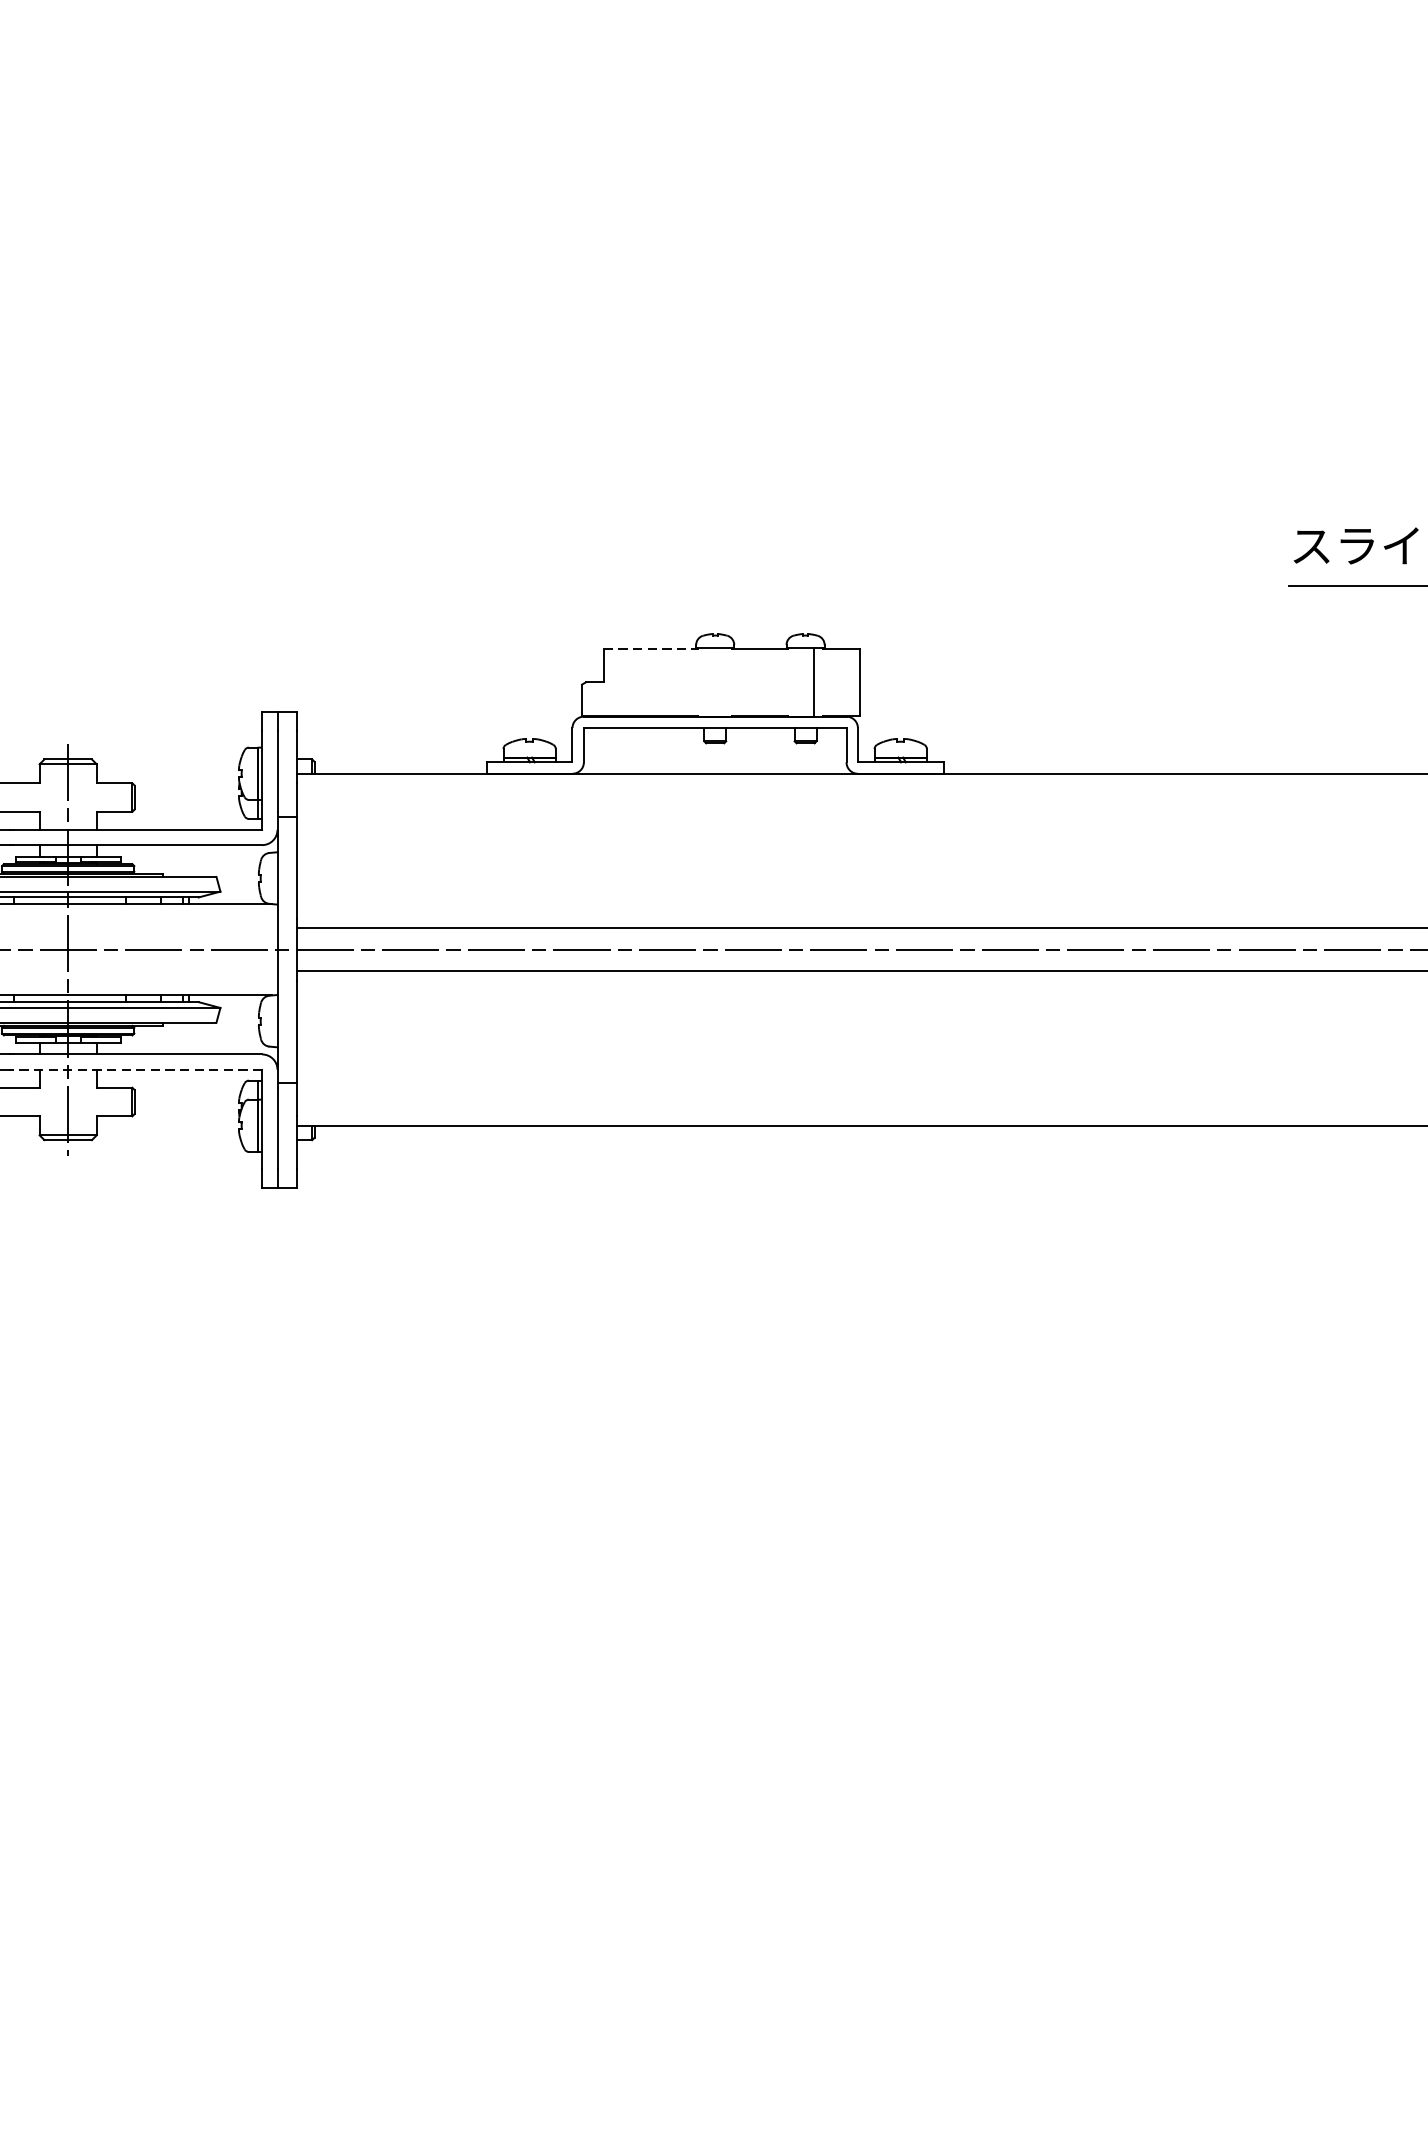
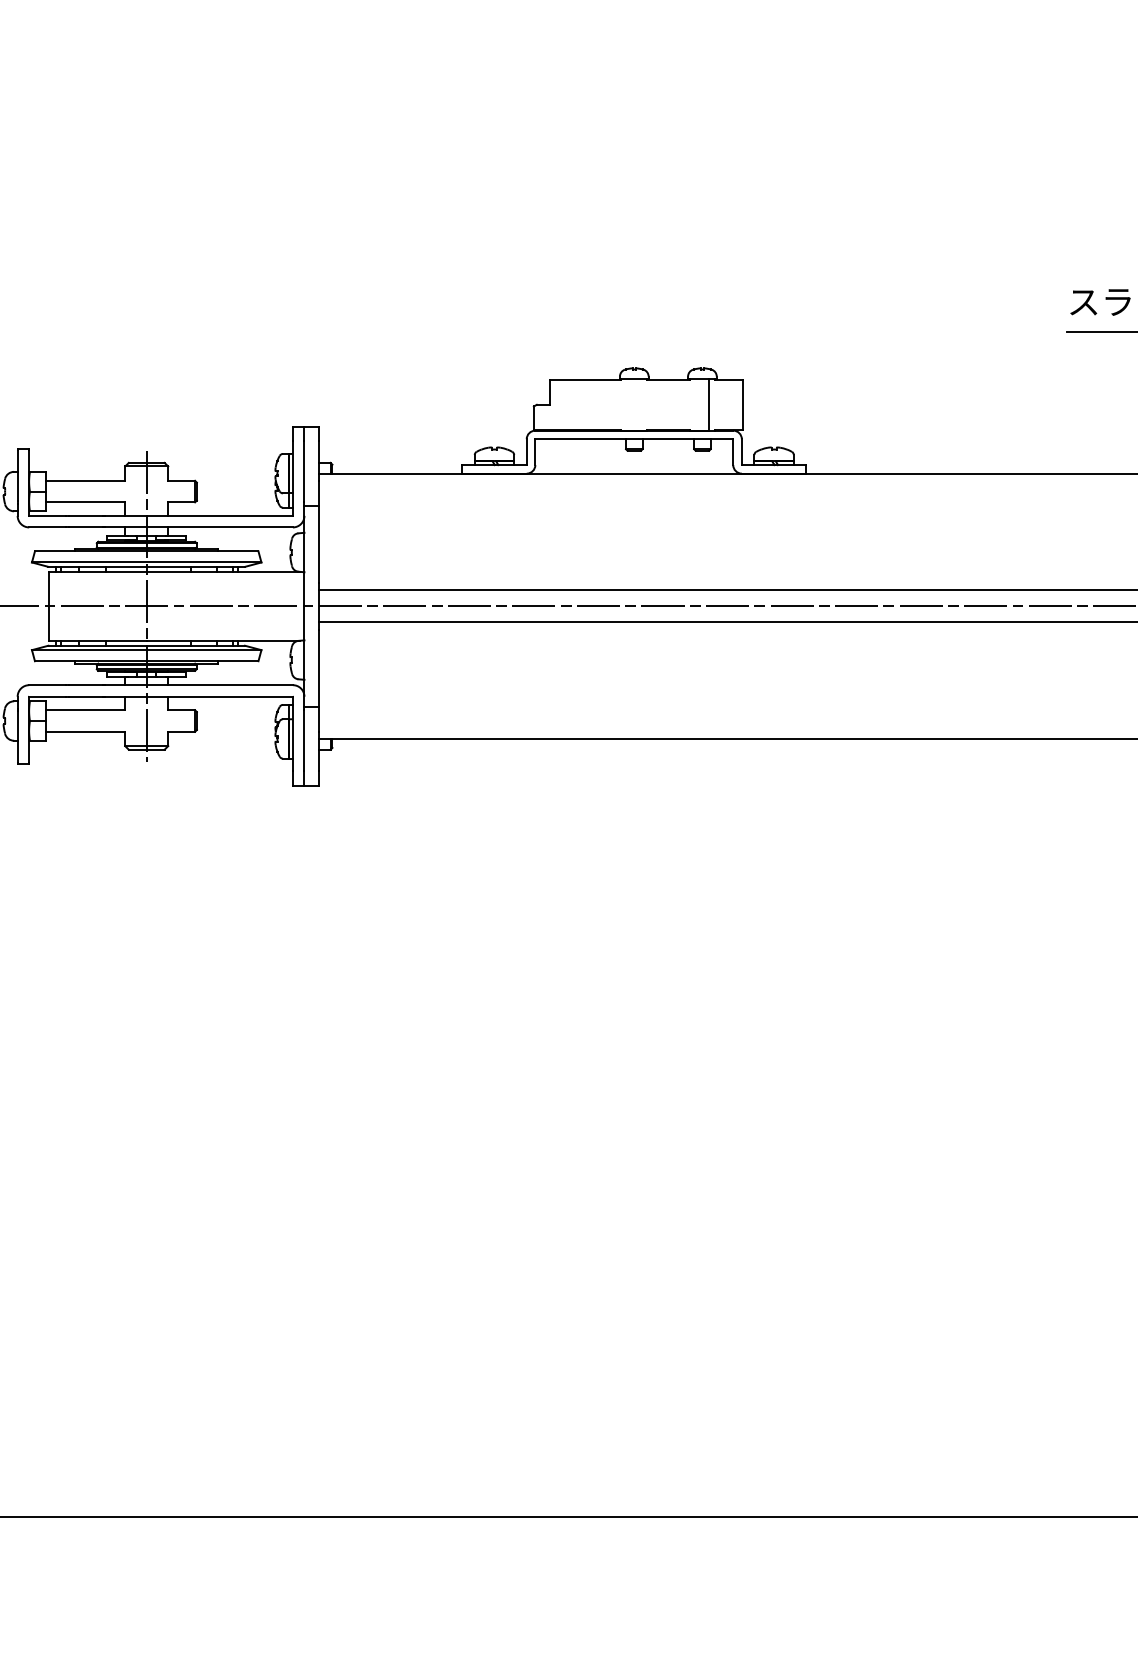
line: (651, 648) -> (586, 379), dashed -> solid
line: (138, 1069) -> (199, 696), dashed -> solid

